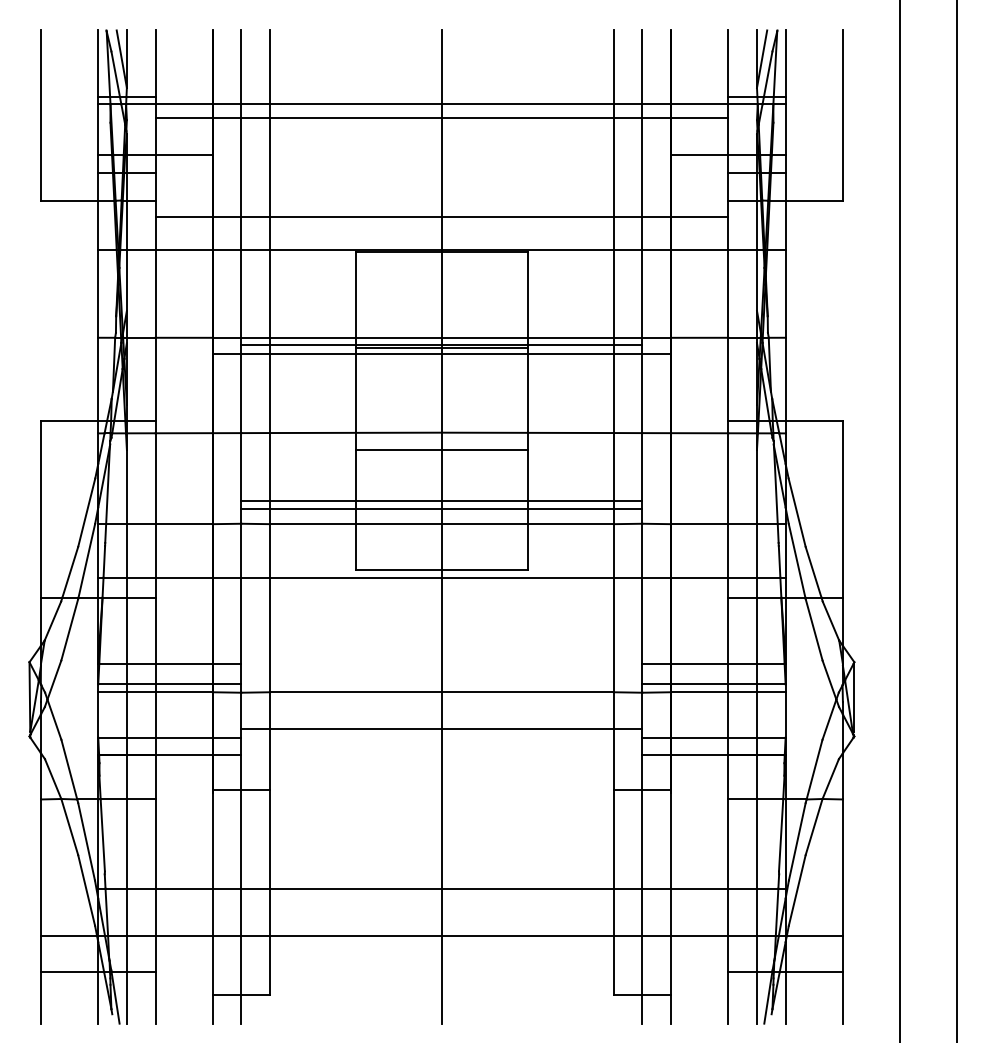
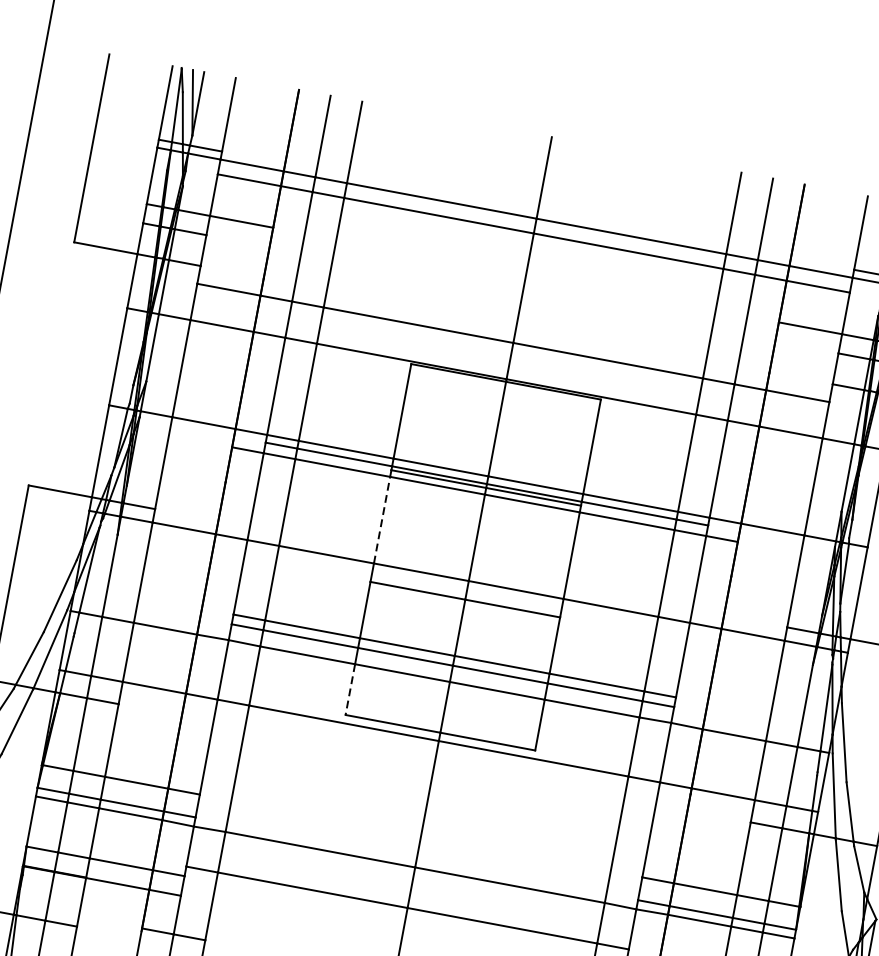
line: (356, 393) -> (382, 520), solid -> dashed
line: (356, 547) -> (350, 690), solid -> dashed

